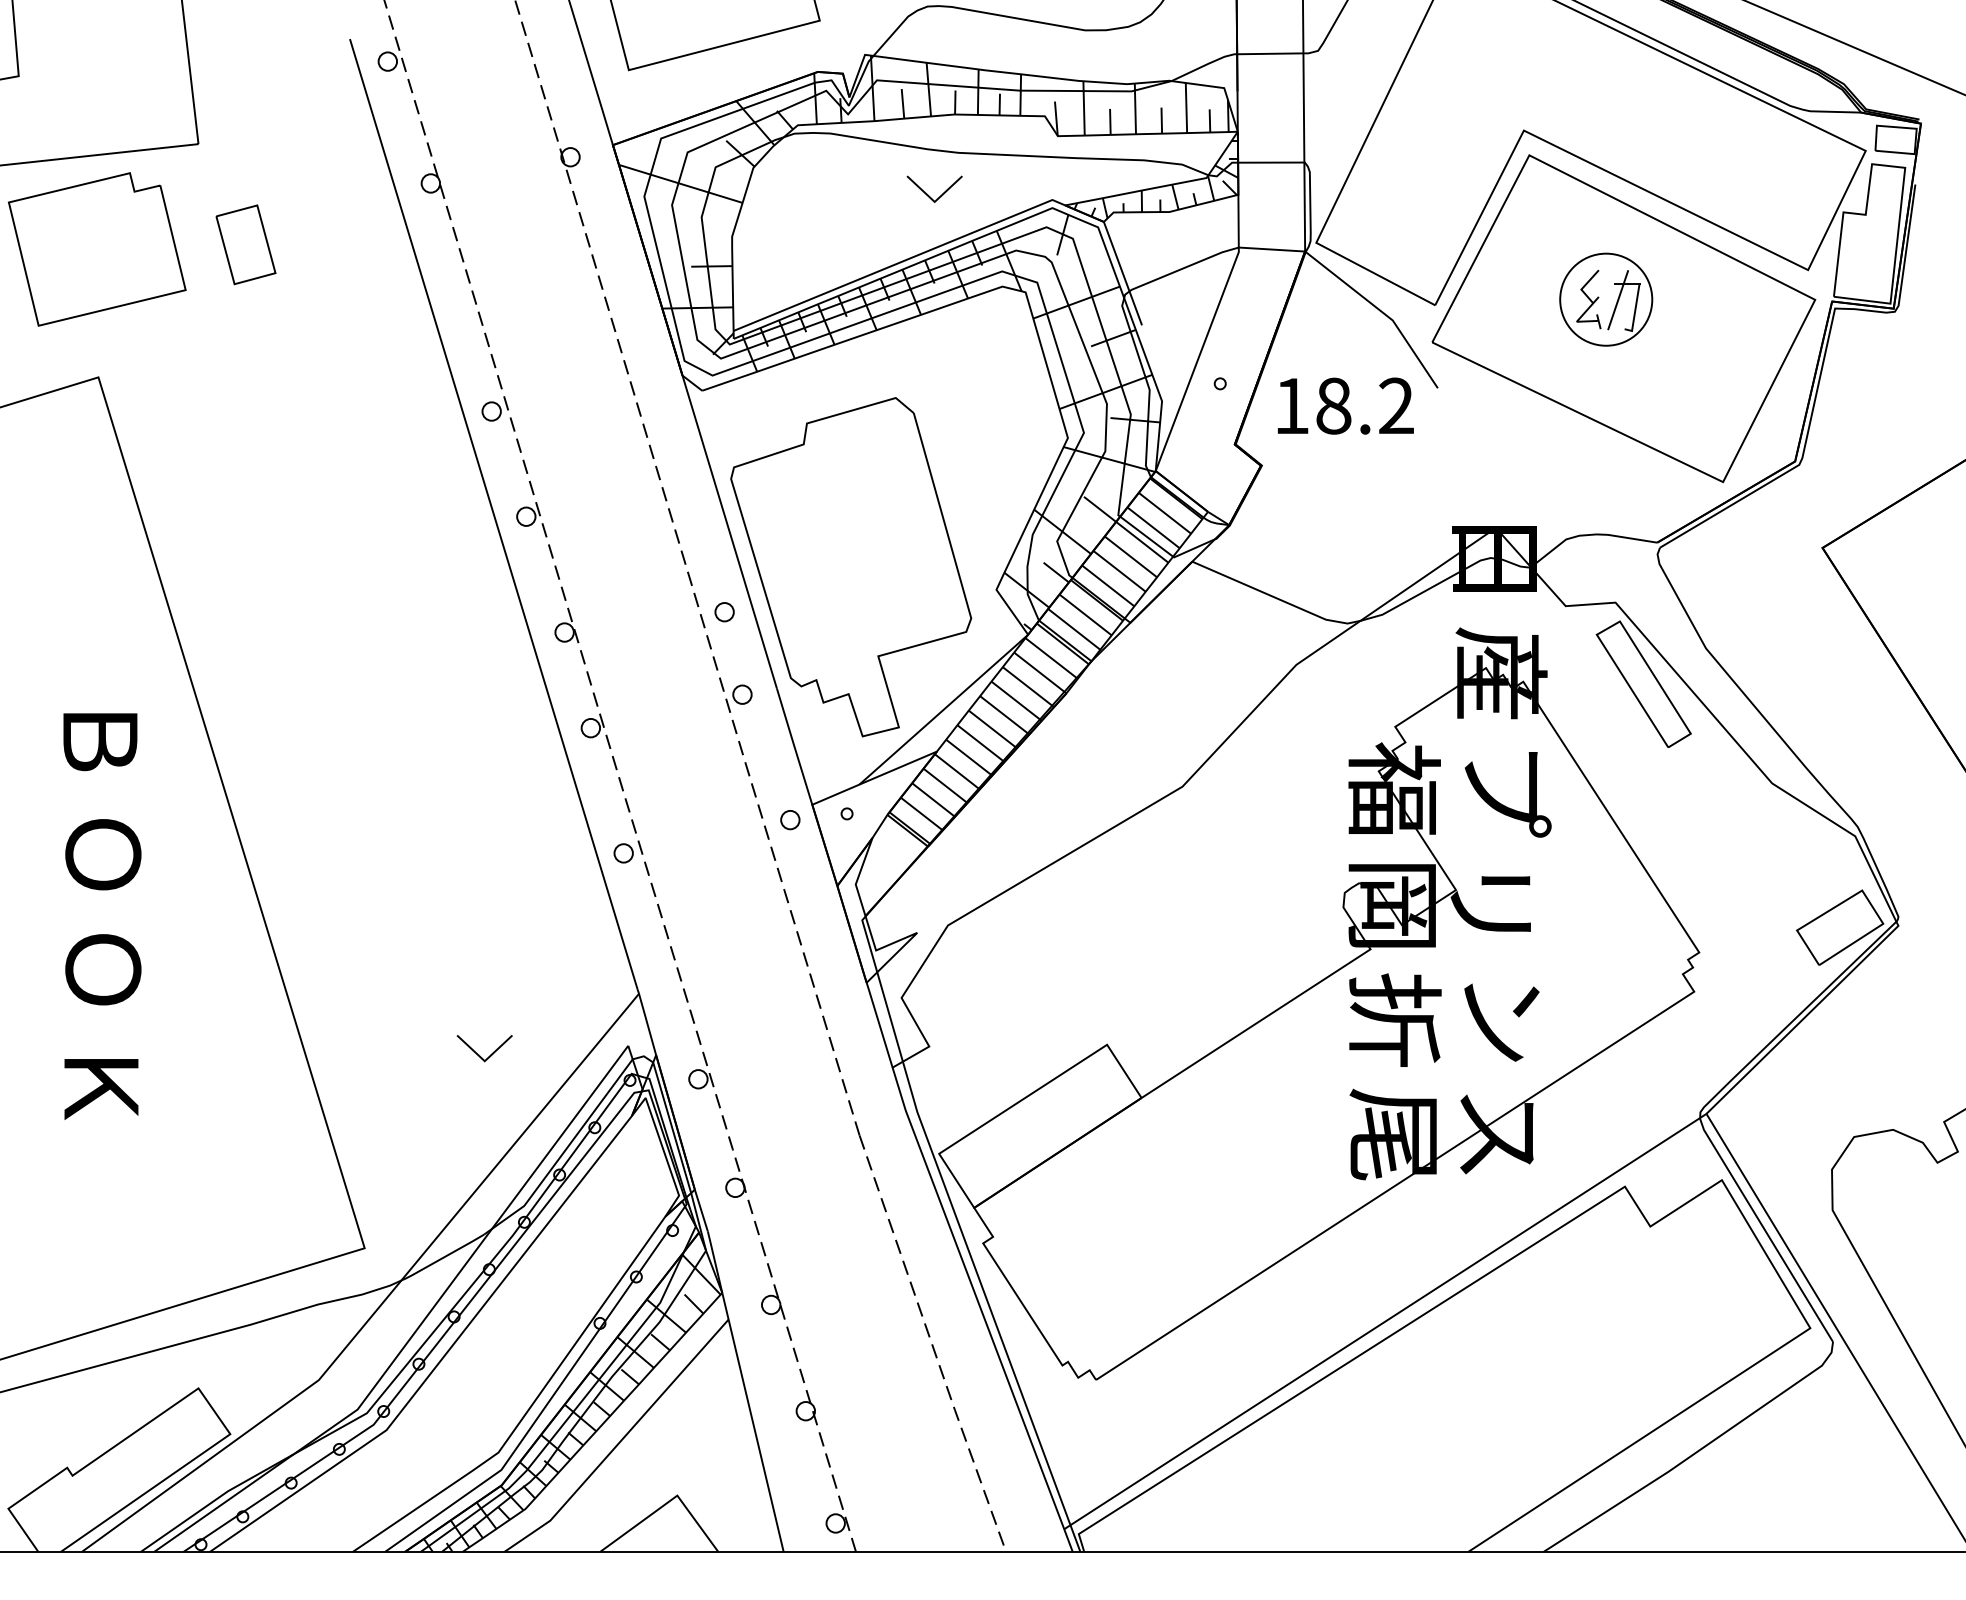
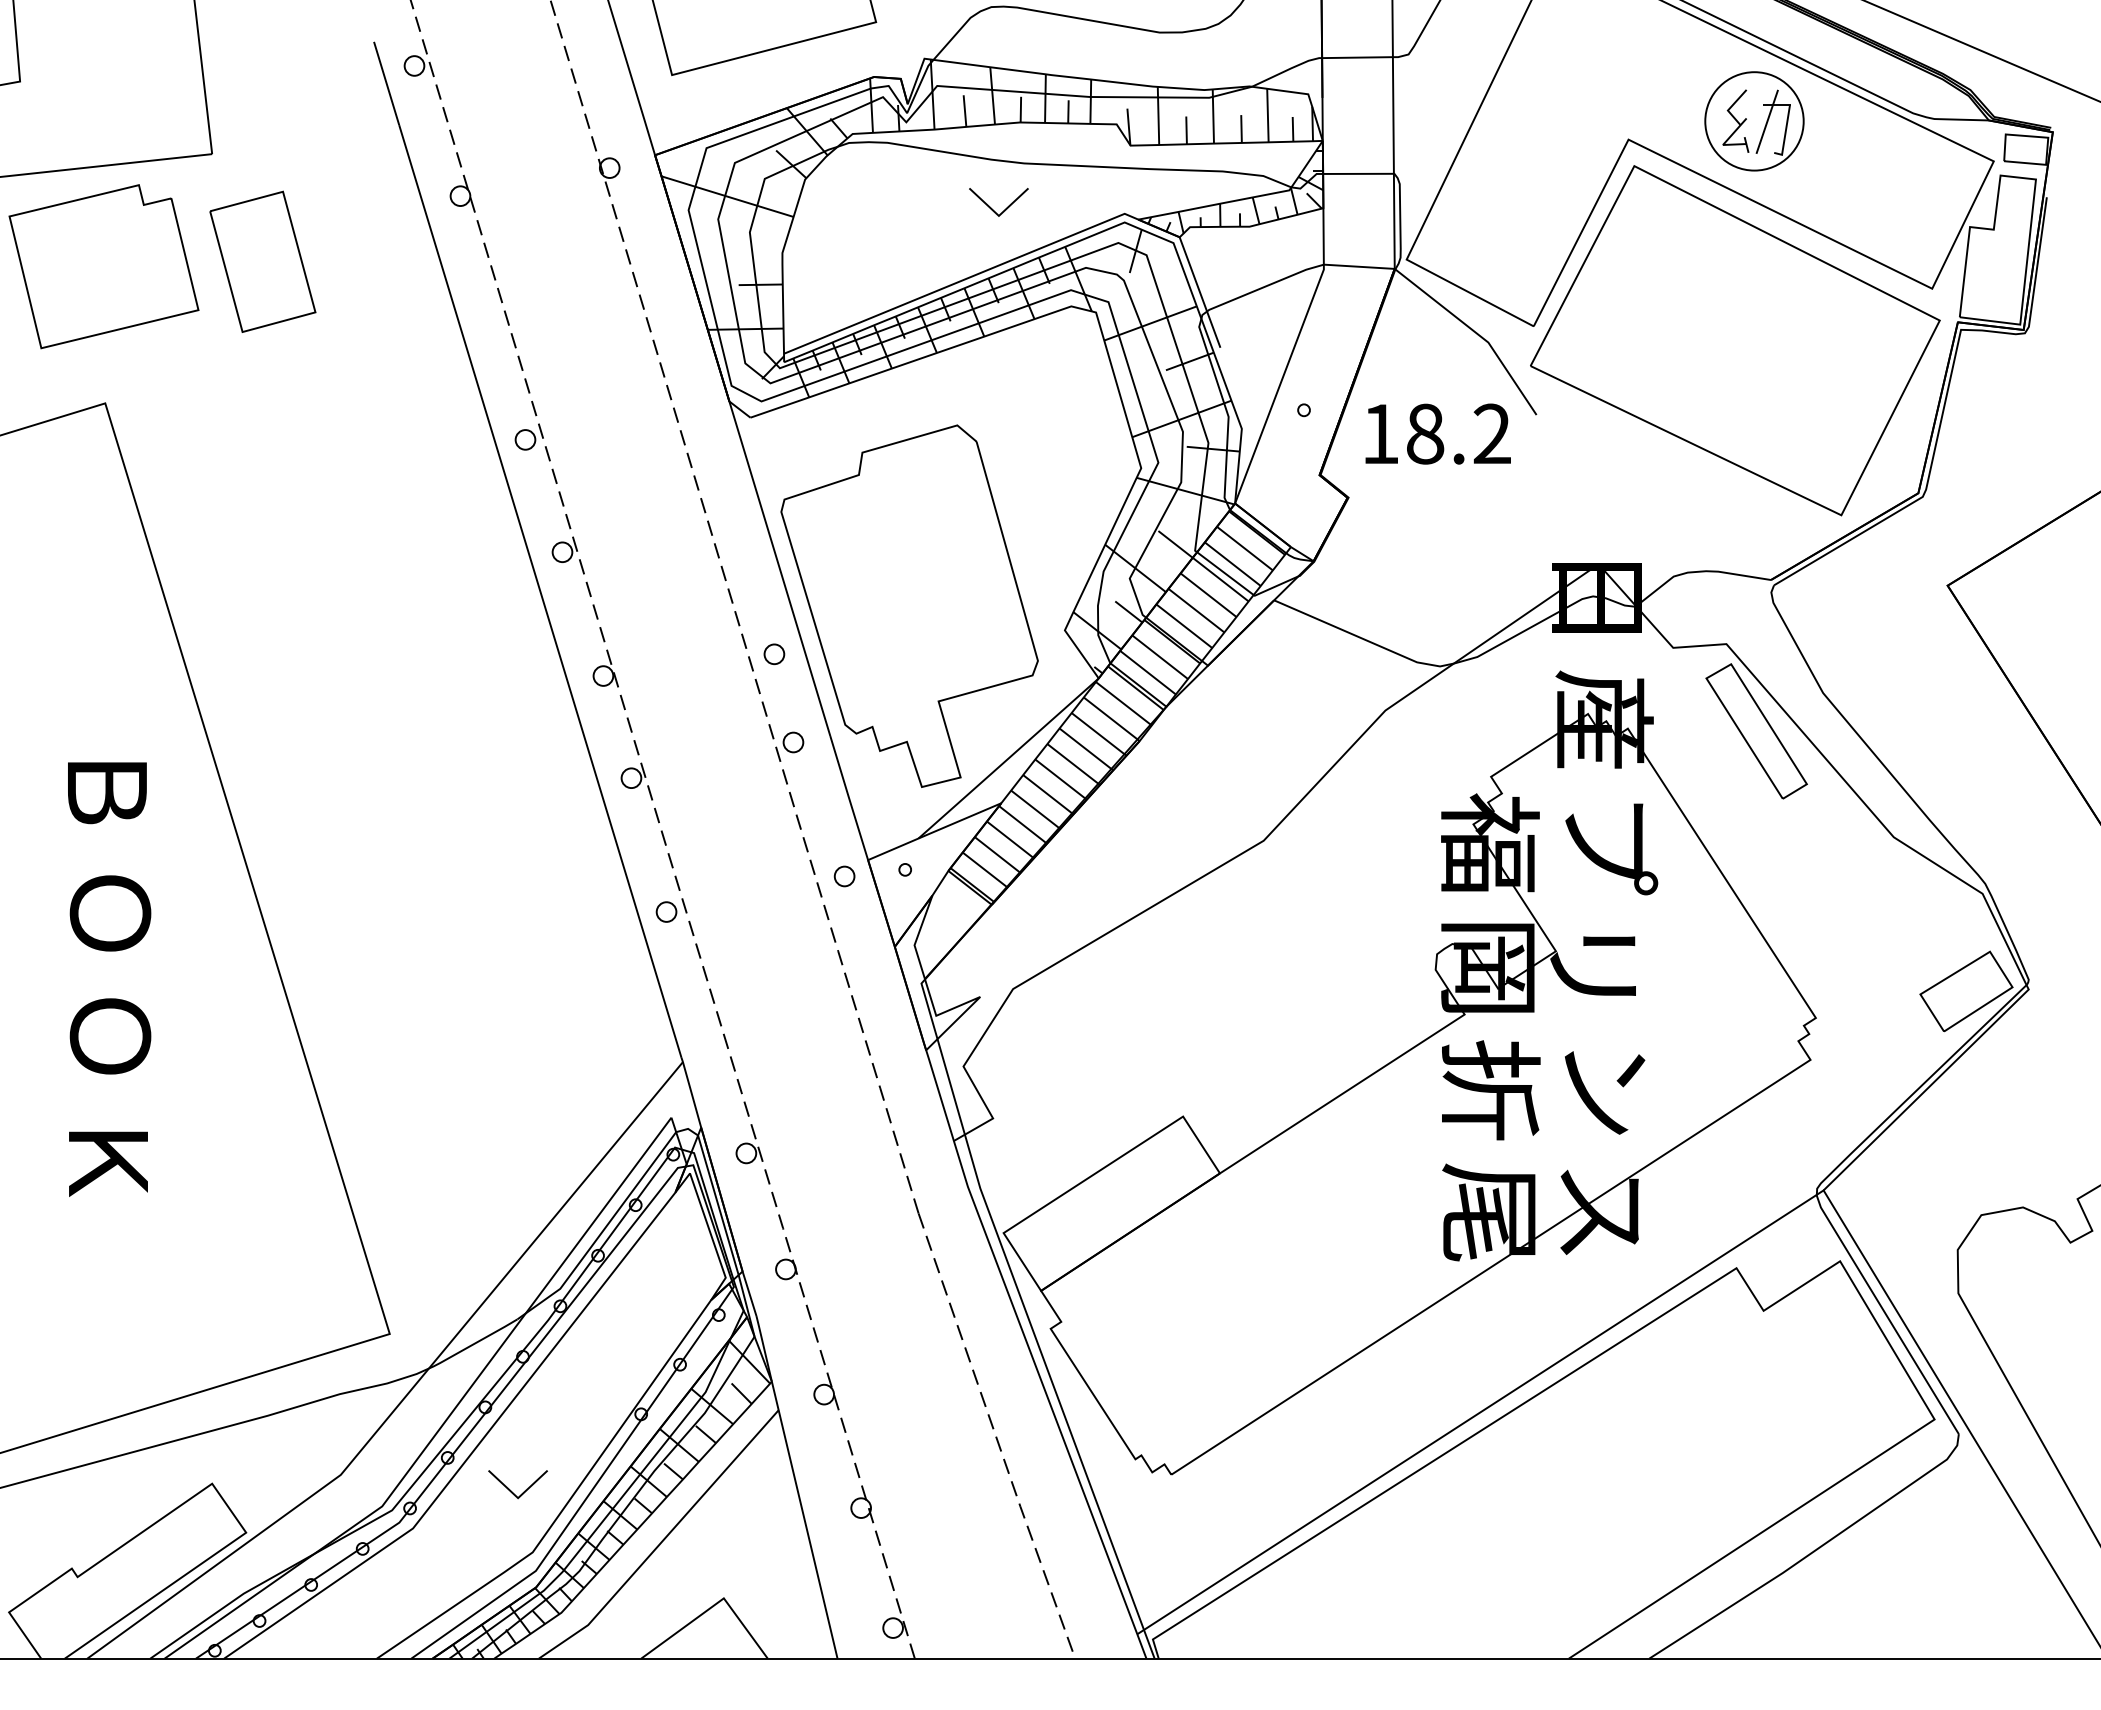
part: (245, 244) -> (262, 261), size x1.67
part: (1606, 299) -> (1754, 121), moved
part: (478, 1054) -> (511, 1490), moved

